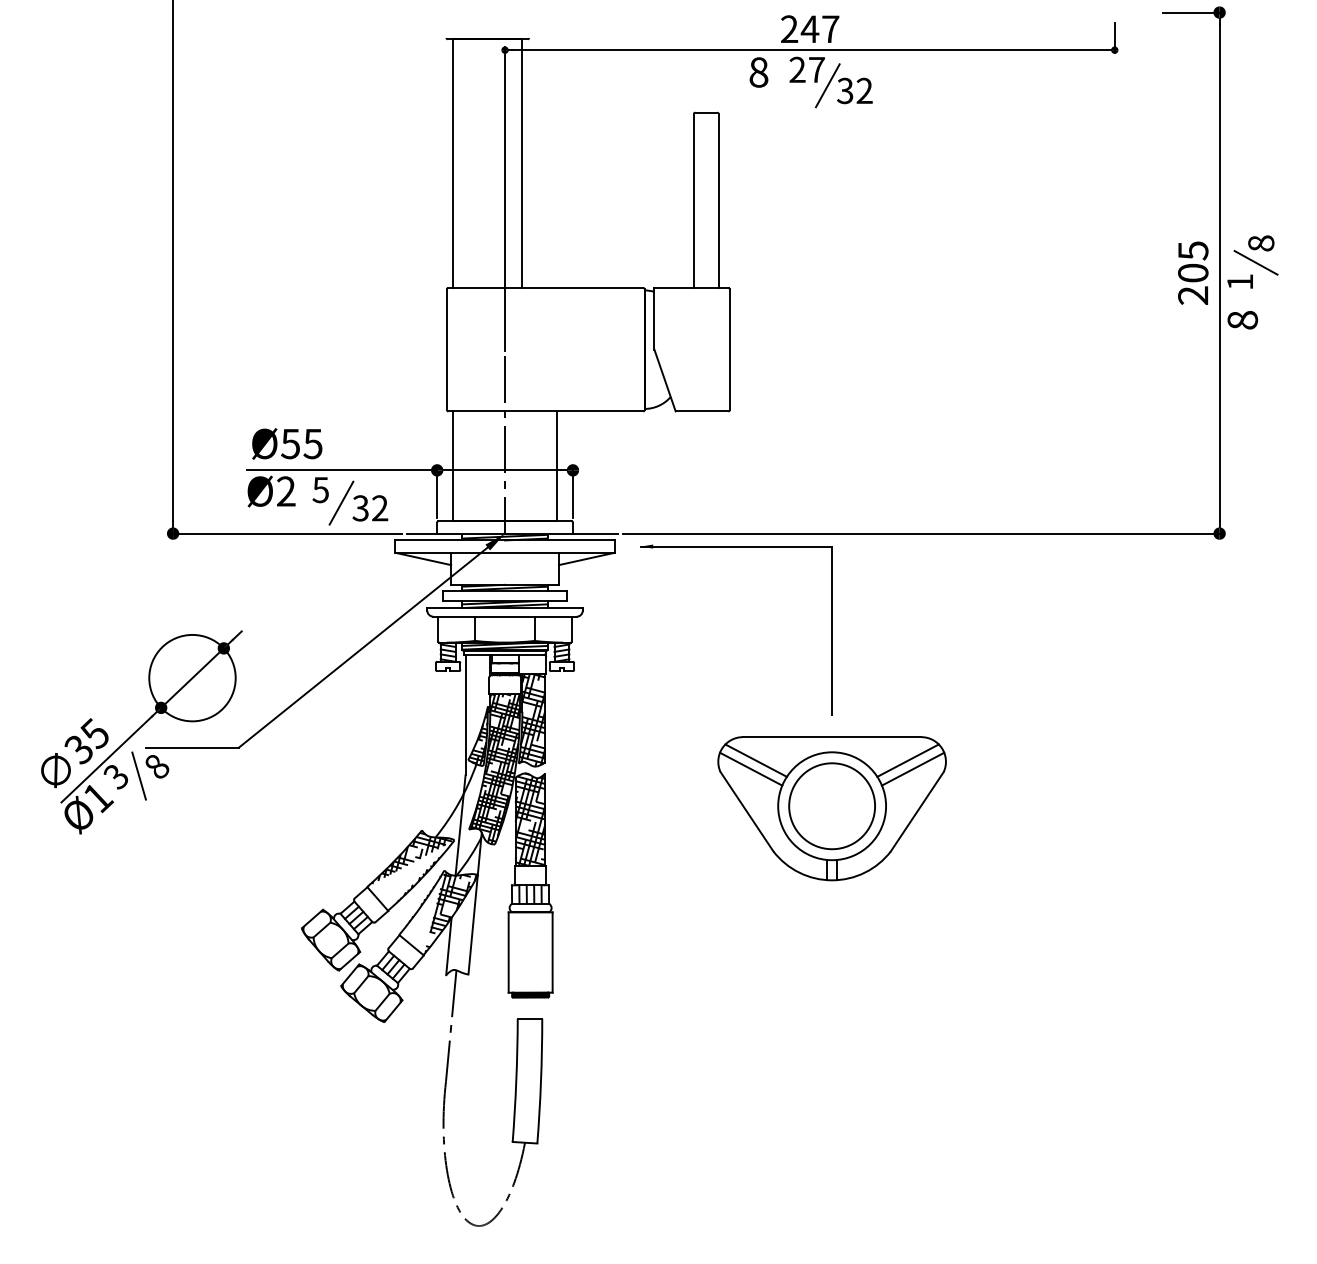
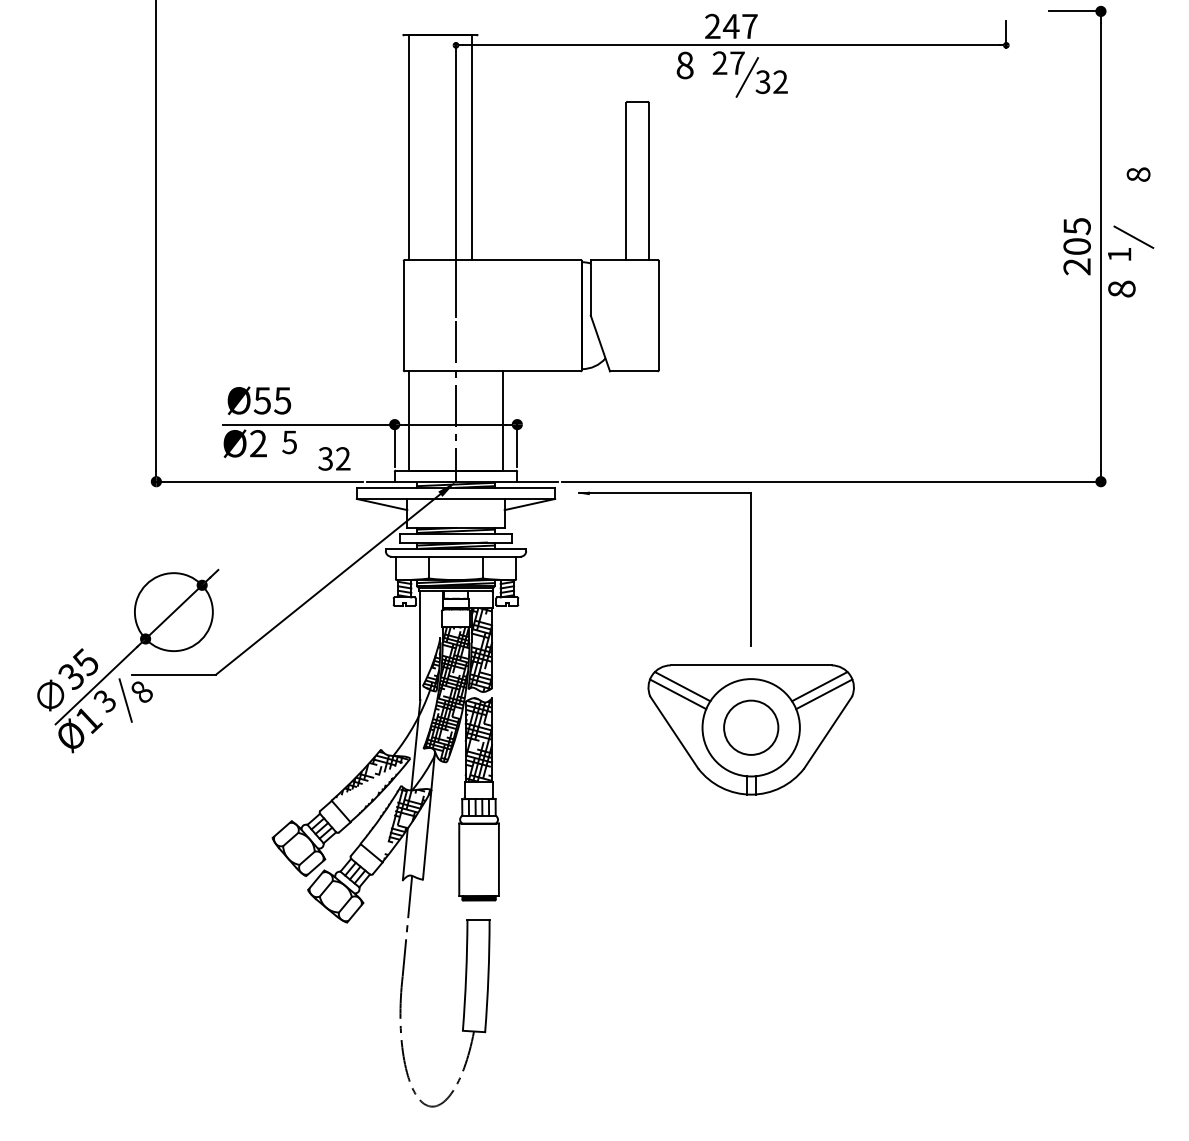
text: (1261, 243) -> (1138, 174), moved
line: (341, 502) -> (308, 453), removed
circle: (832, 806) -> (751, 728), size x0.7

